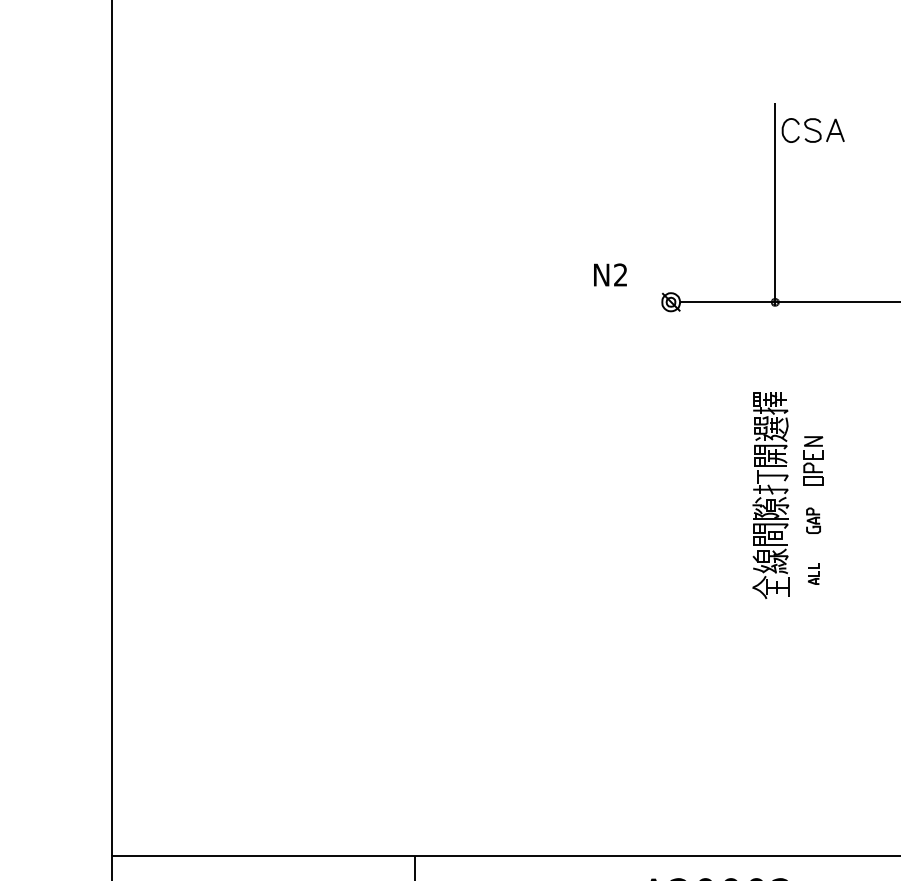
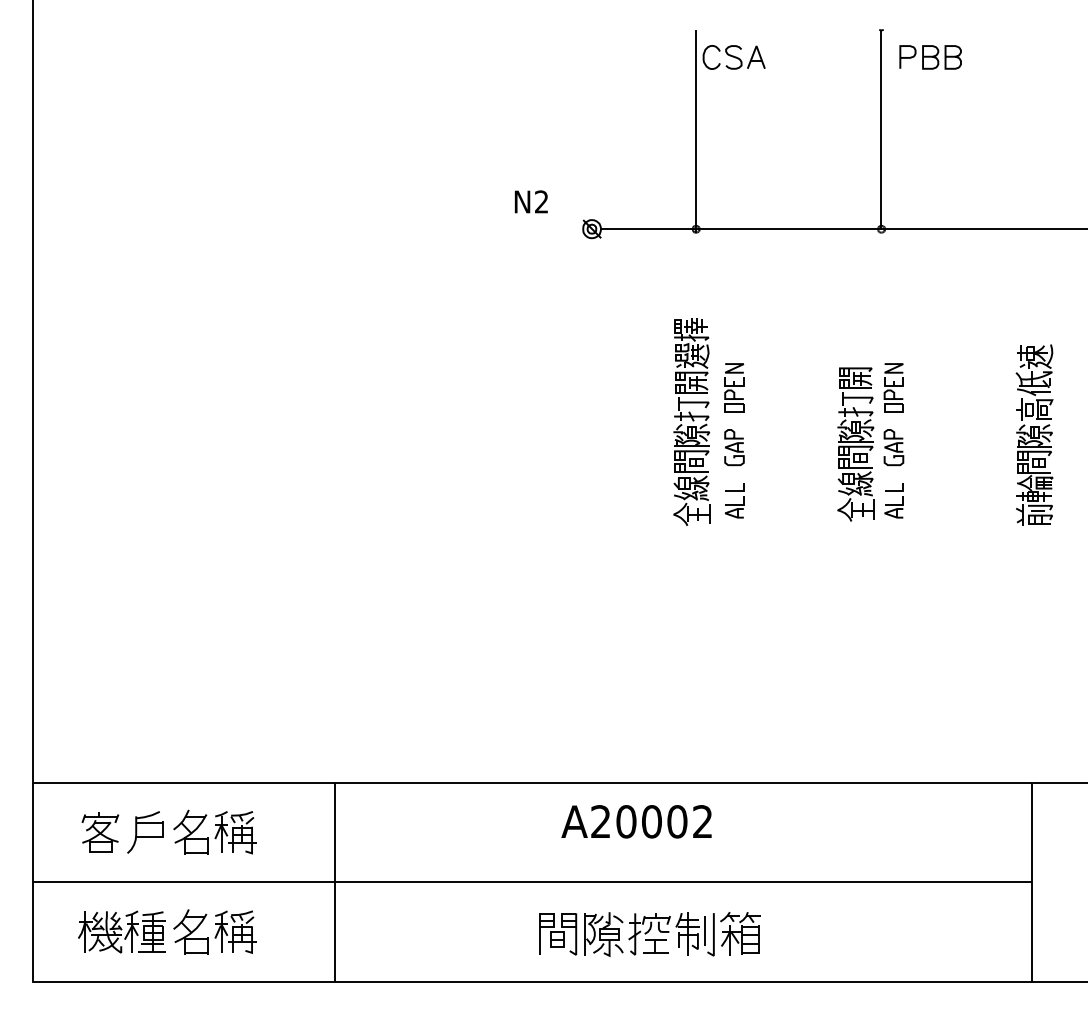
part: (813, 520) -> (734, 447), size x1.43
part: (813, 573) -> (734, 500), size x1.67

